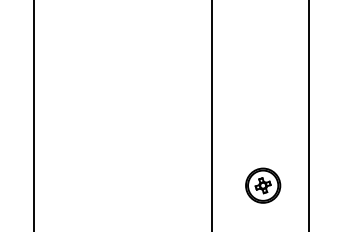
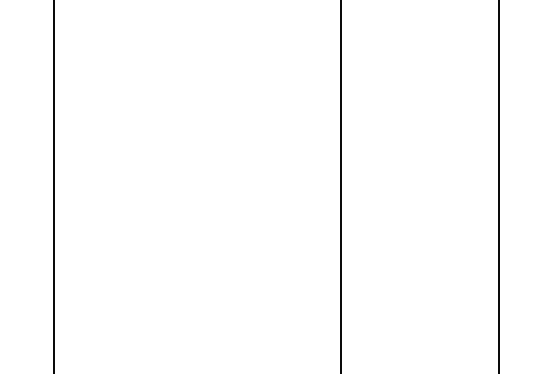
part: (263, 185) -> (424, 299), removed

